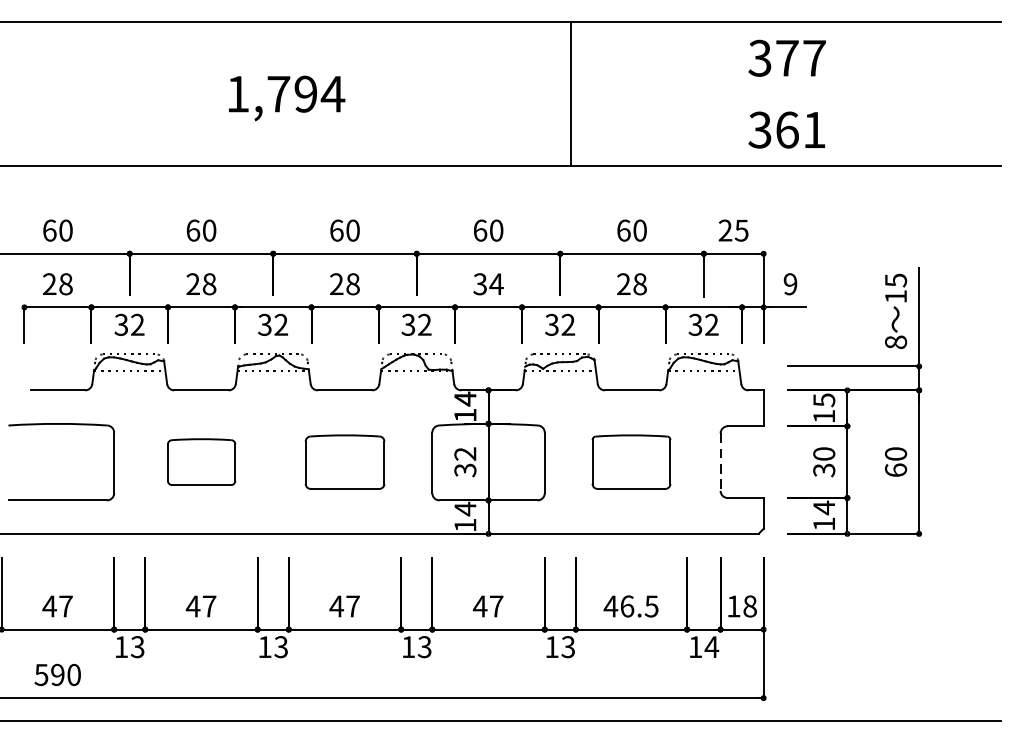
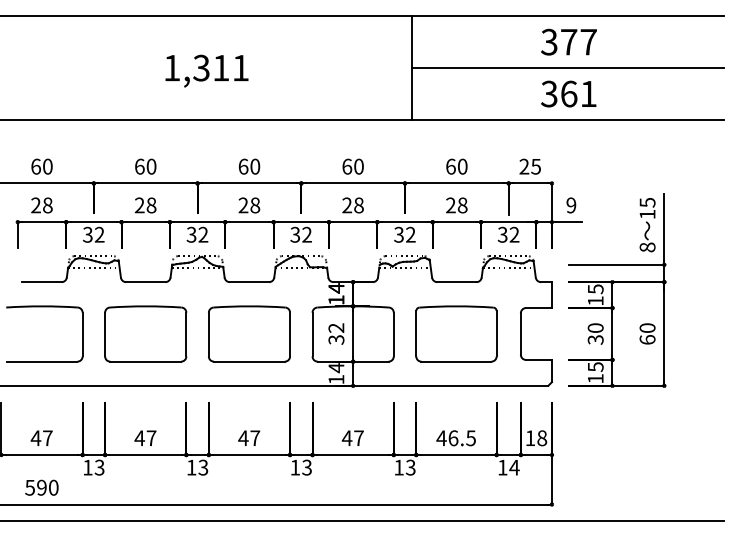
text: (306, 93) -> (221, 67), 1,794 -> 1,311
line: (785, 94) -> (567, 68), added
text: (489, 284) -> (353, 205), 34 -> 28
part: (201, 461) -> (145, 333), size x1.67
part: (345, 461) -> (249, 333), size x1.43
part: (631, 461) -> (456, 333), size x1.43
line: (720, 462) -> (520, 334), dashed -> solid
text: (823, 507) -> (595, 366), 14 -> 15

